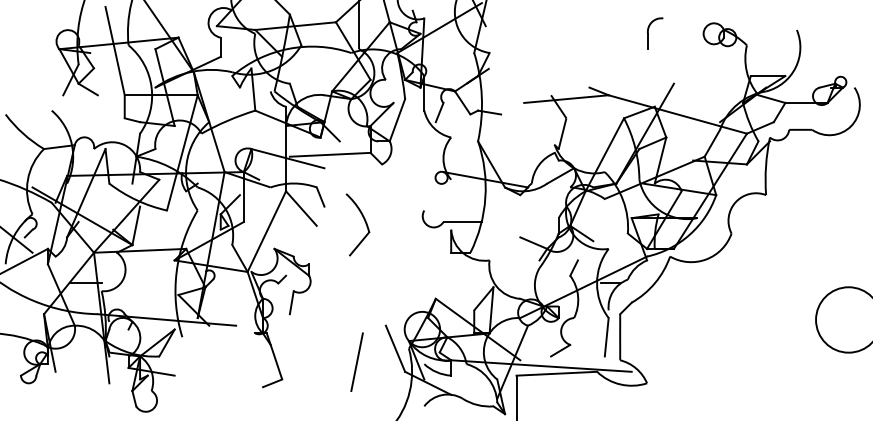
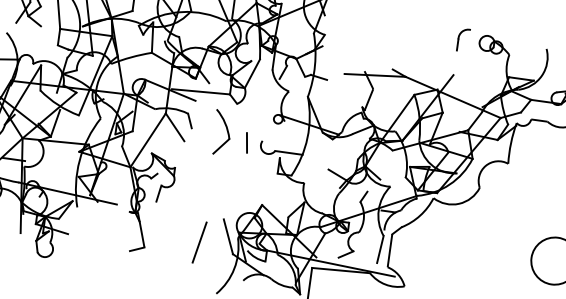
part: (648, 33) -> (458, 39), moved
line: (403, 215) -> (247, 142), added
part: (364, 221) -> (227, 130), moved

